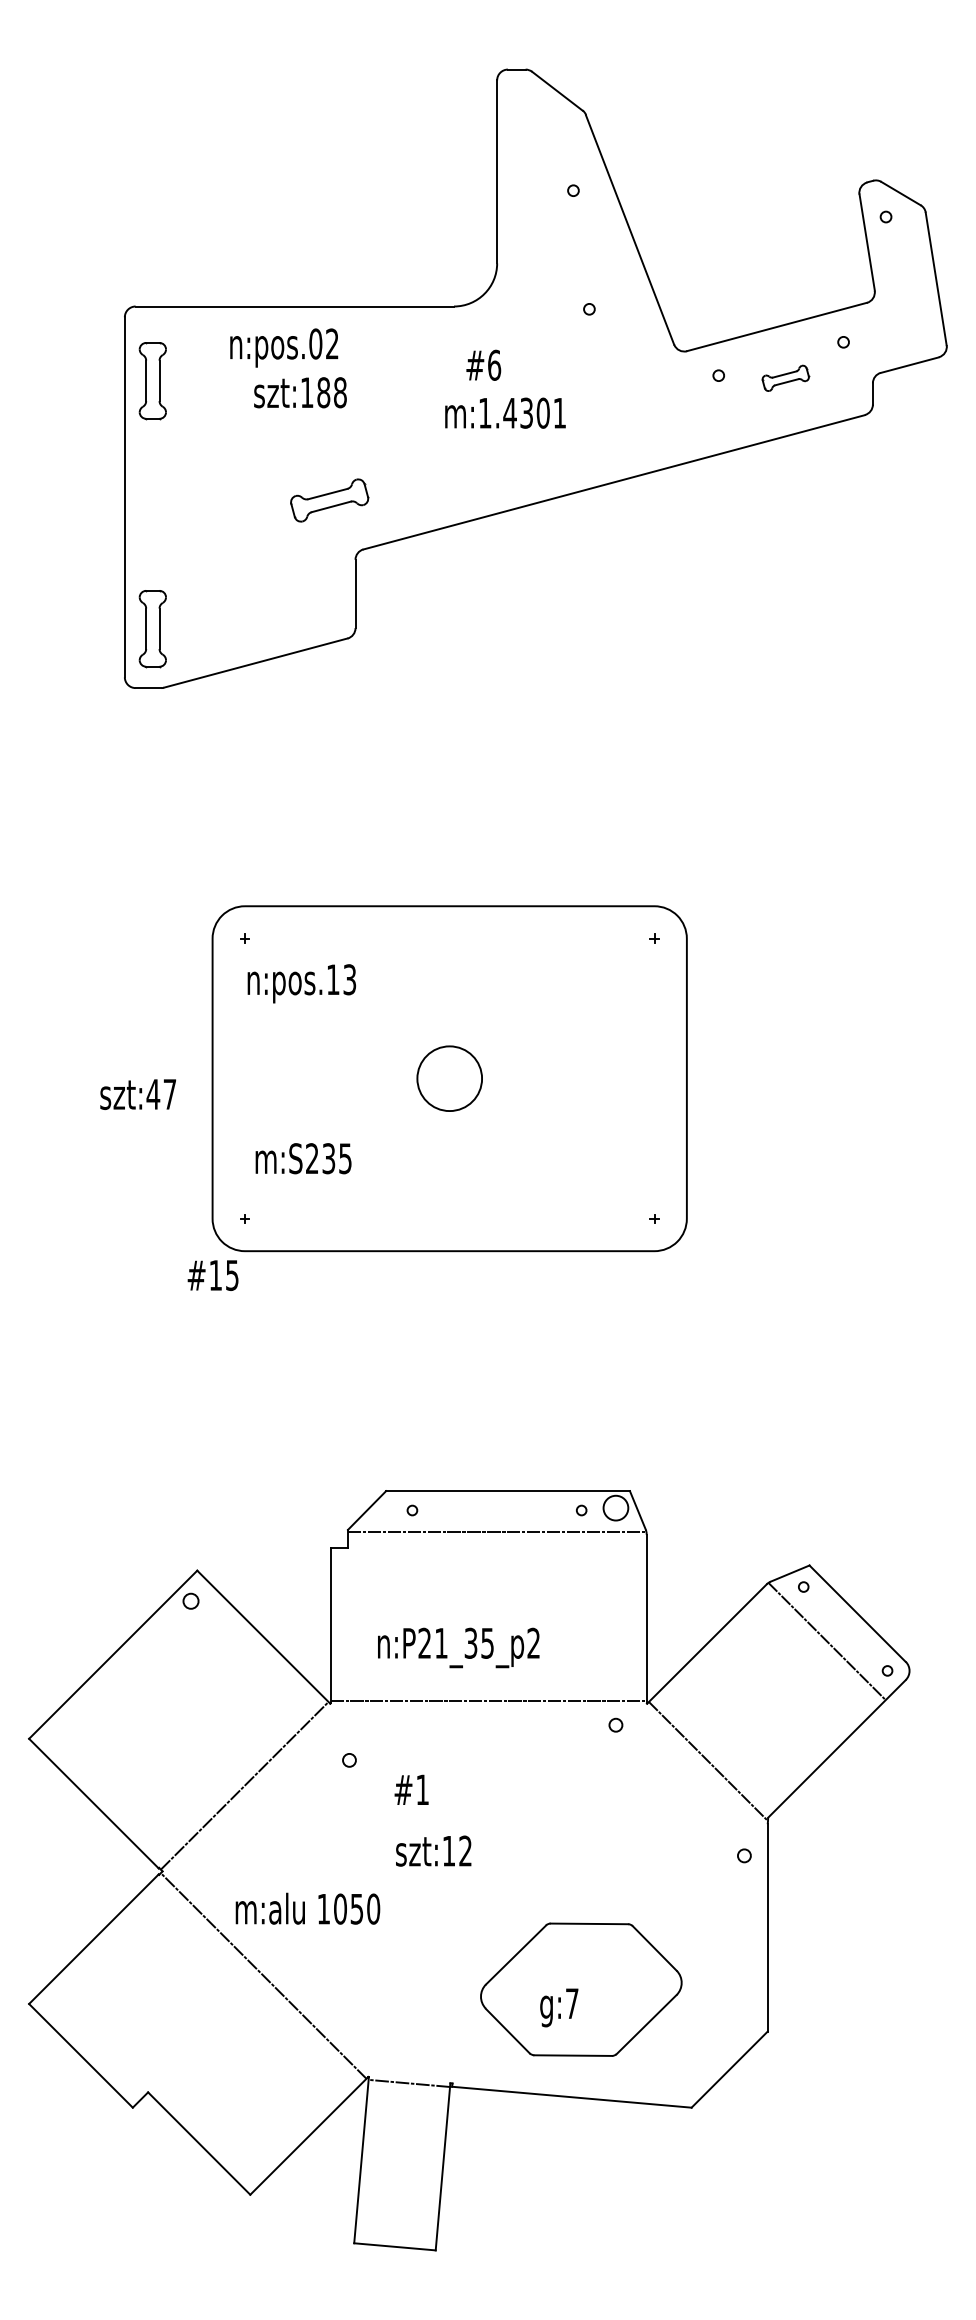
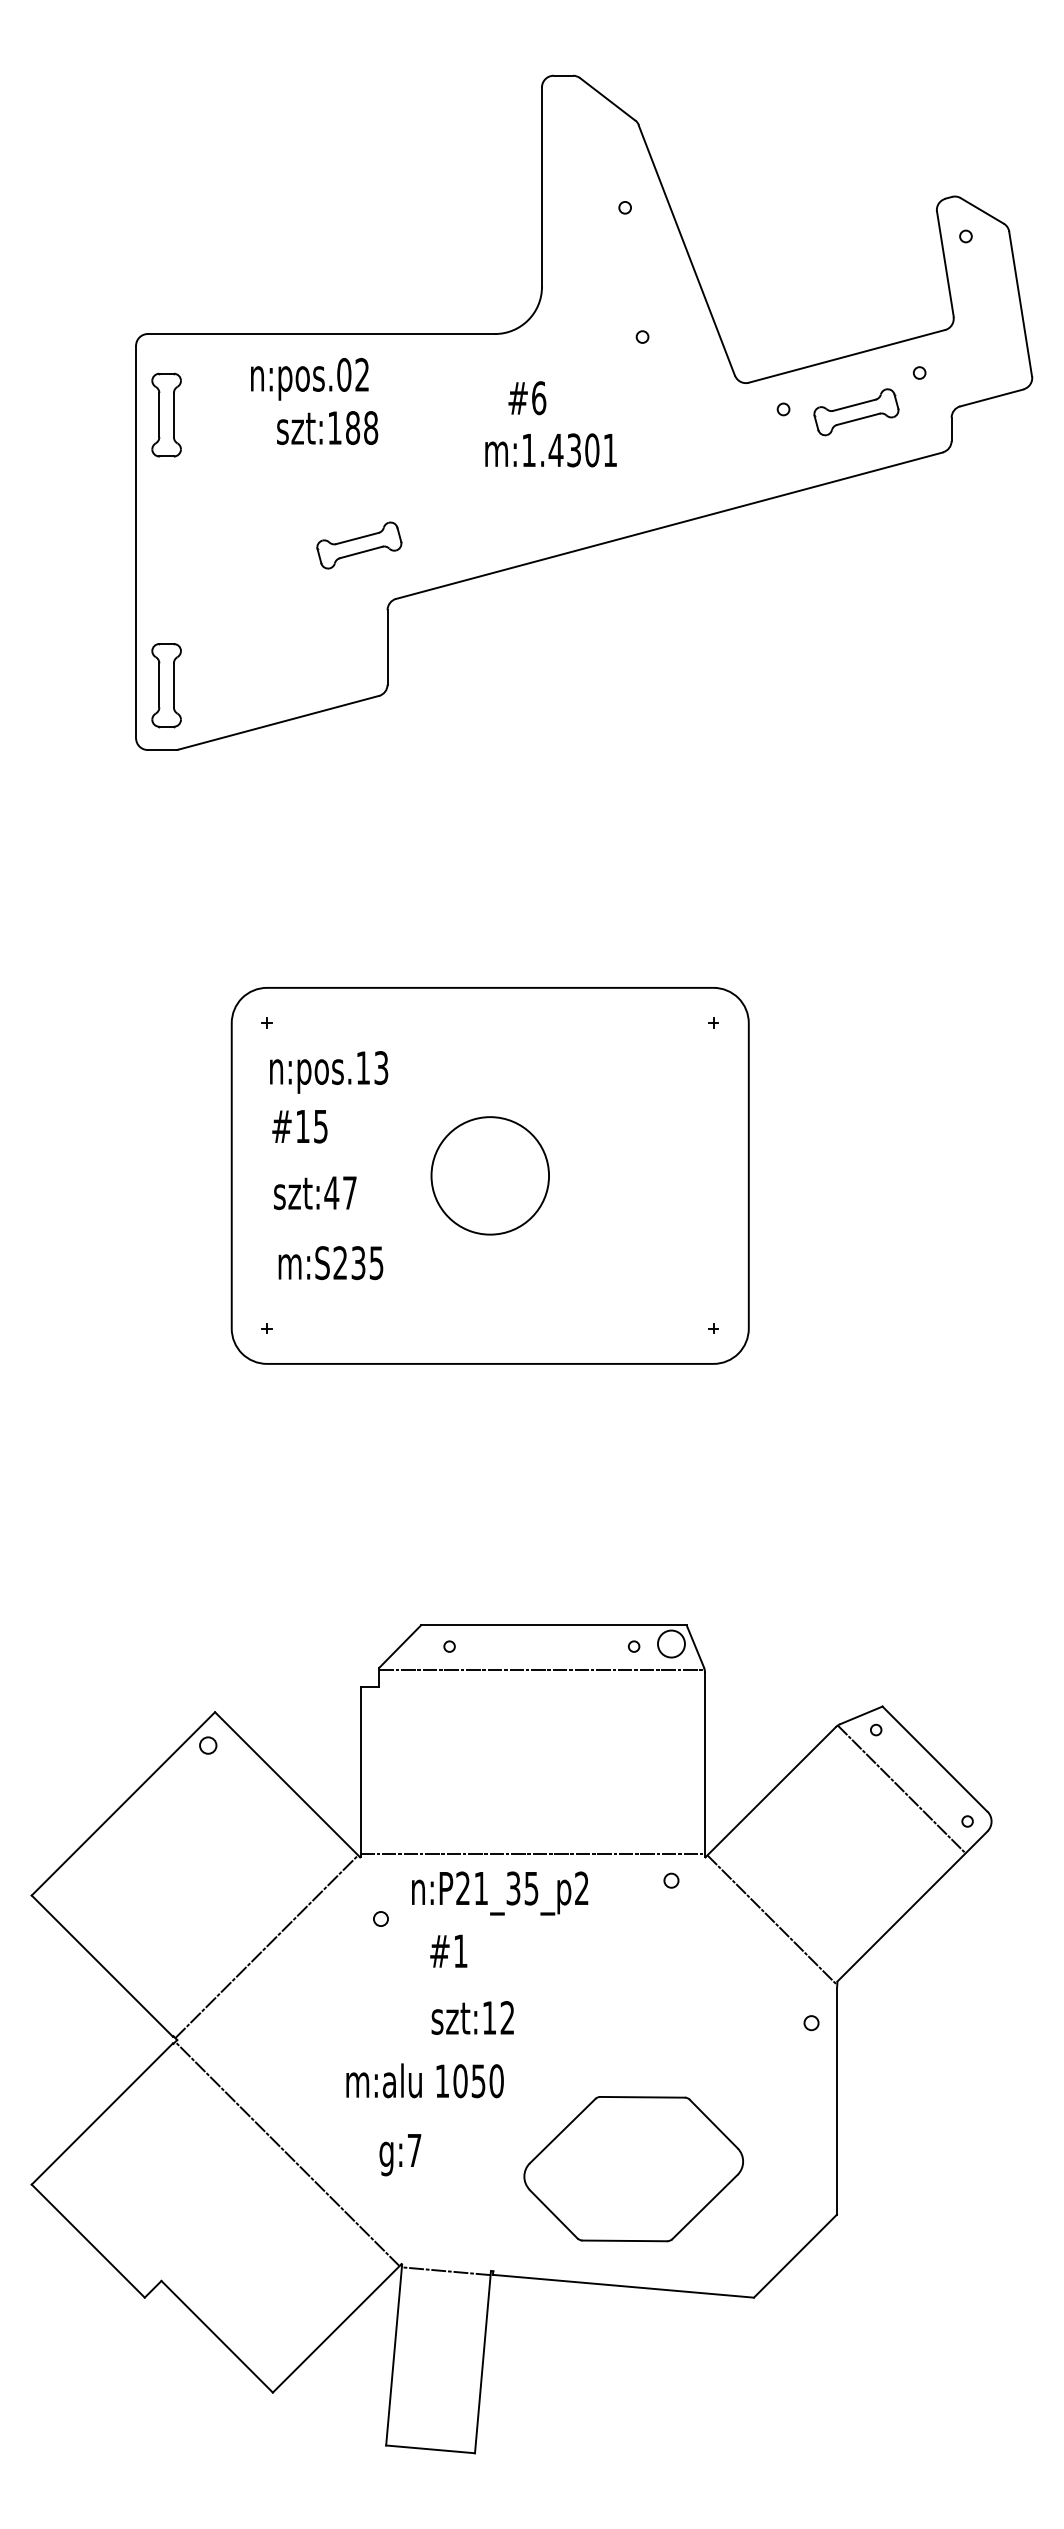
part: (785, 378) -> (856, 412), size x1.67
circle: (449, 1078) -> (490, 1175), size x1.67
text: (137, 1094) -> (314, 1193), moved
text: (212, 1275) -> (299, 1126), moved
text: (458, 1647) -> (499, 1893), moved
text: (307, 1908) -> (424, 2080), moved
text: (559, 2007) -> (400, 2154), moved

